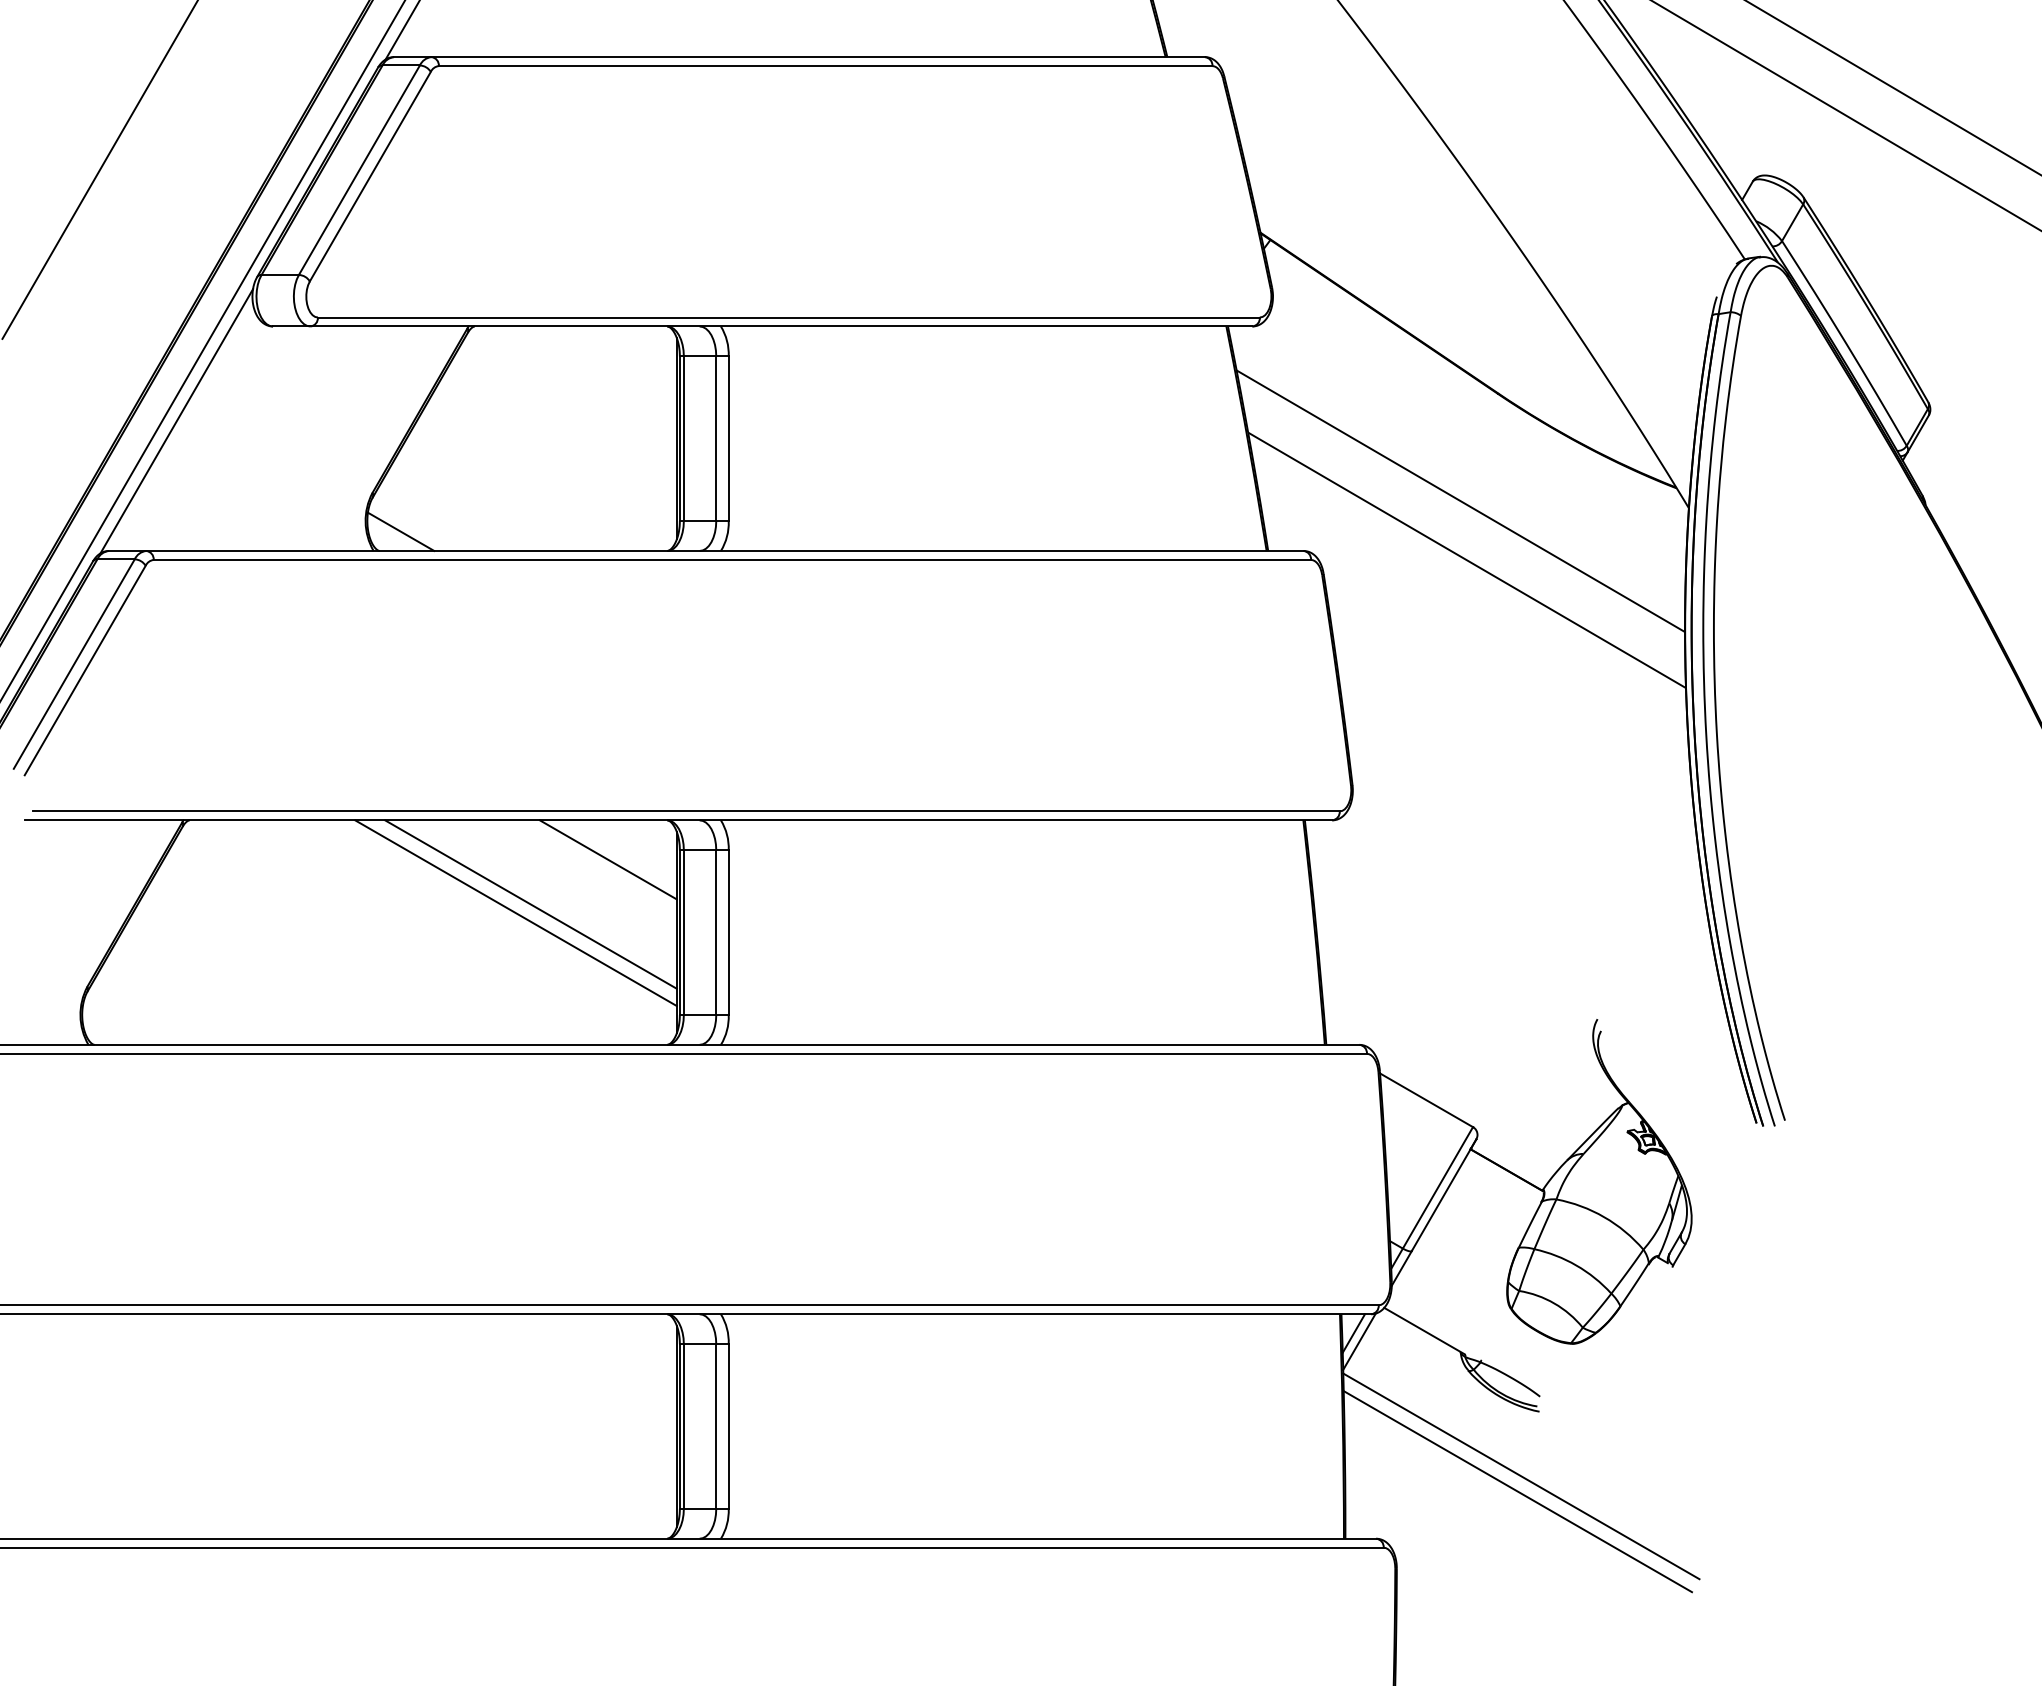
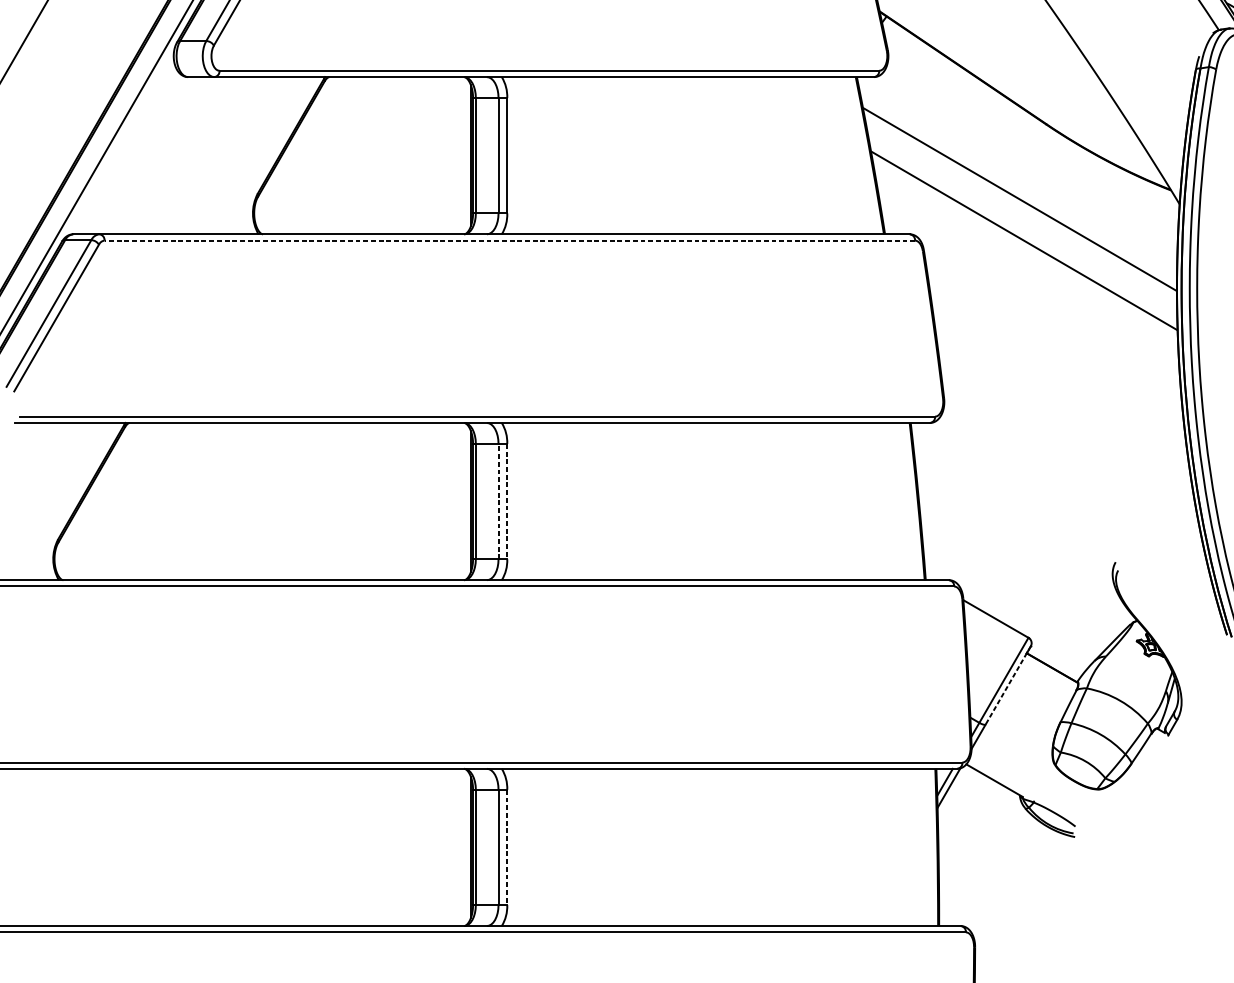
line: (176, 421) -> (120, 143), removed
line: (400, 531) -> (277, 220), removed
line: (732, 559) -> (509, 240), solid -> dashed
line: (607, 859) -> (422, 450), removed
line: (530, 904) -> (368, 481), removed
line: (515, 913) -> (357, 488), removed
line: (716, 932) -> (498, 501), solid -> dashed
line: (728, 933) -> (507, 502), solid -> dashed
line: (1443, 1195) -> (1007, 685), solid -> dashed
line: (728, 1426) -> (507, 847), solid -> dashed
line: (1521, 1476) -> (1062, 882), removed
line: (1517, 1491) -> (1059, 892), removed

